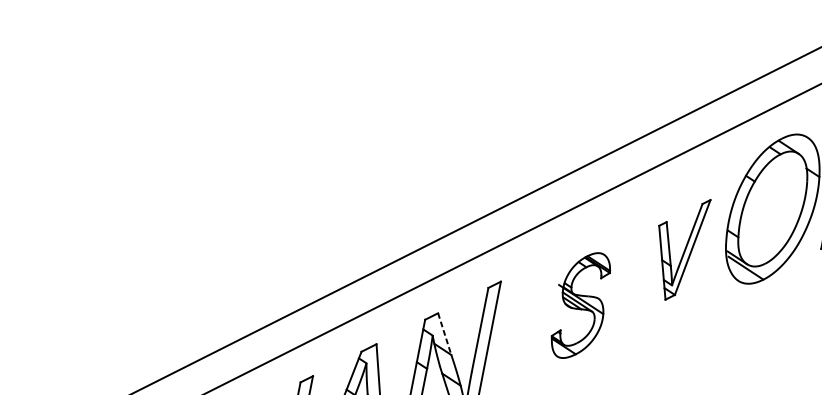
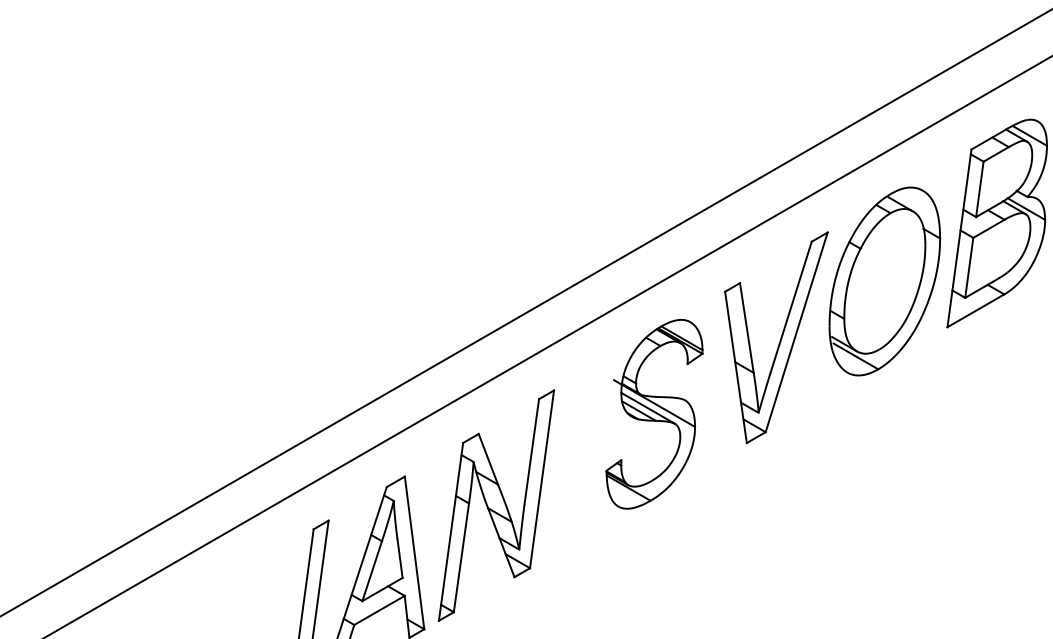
part: (682, 249) -> (776, 337), size x1.67
part: (580, 305) -> (654, 414), size x1.43
line: (444, 334) -> (488, 459), dashed -> solid

